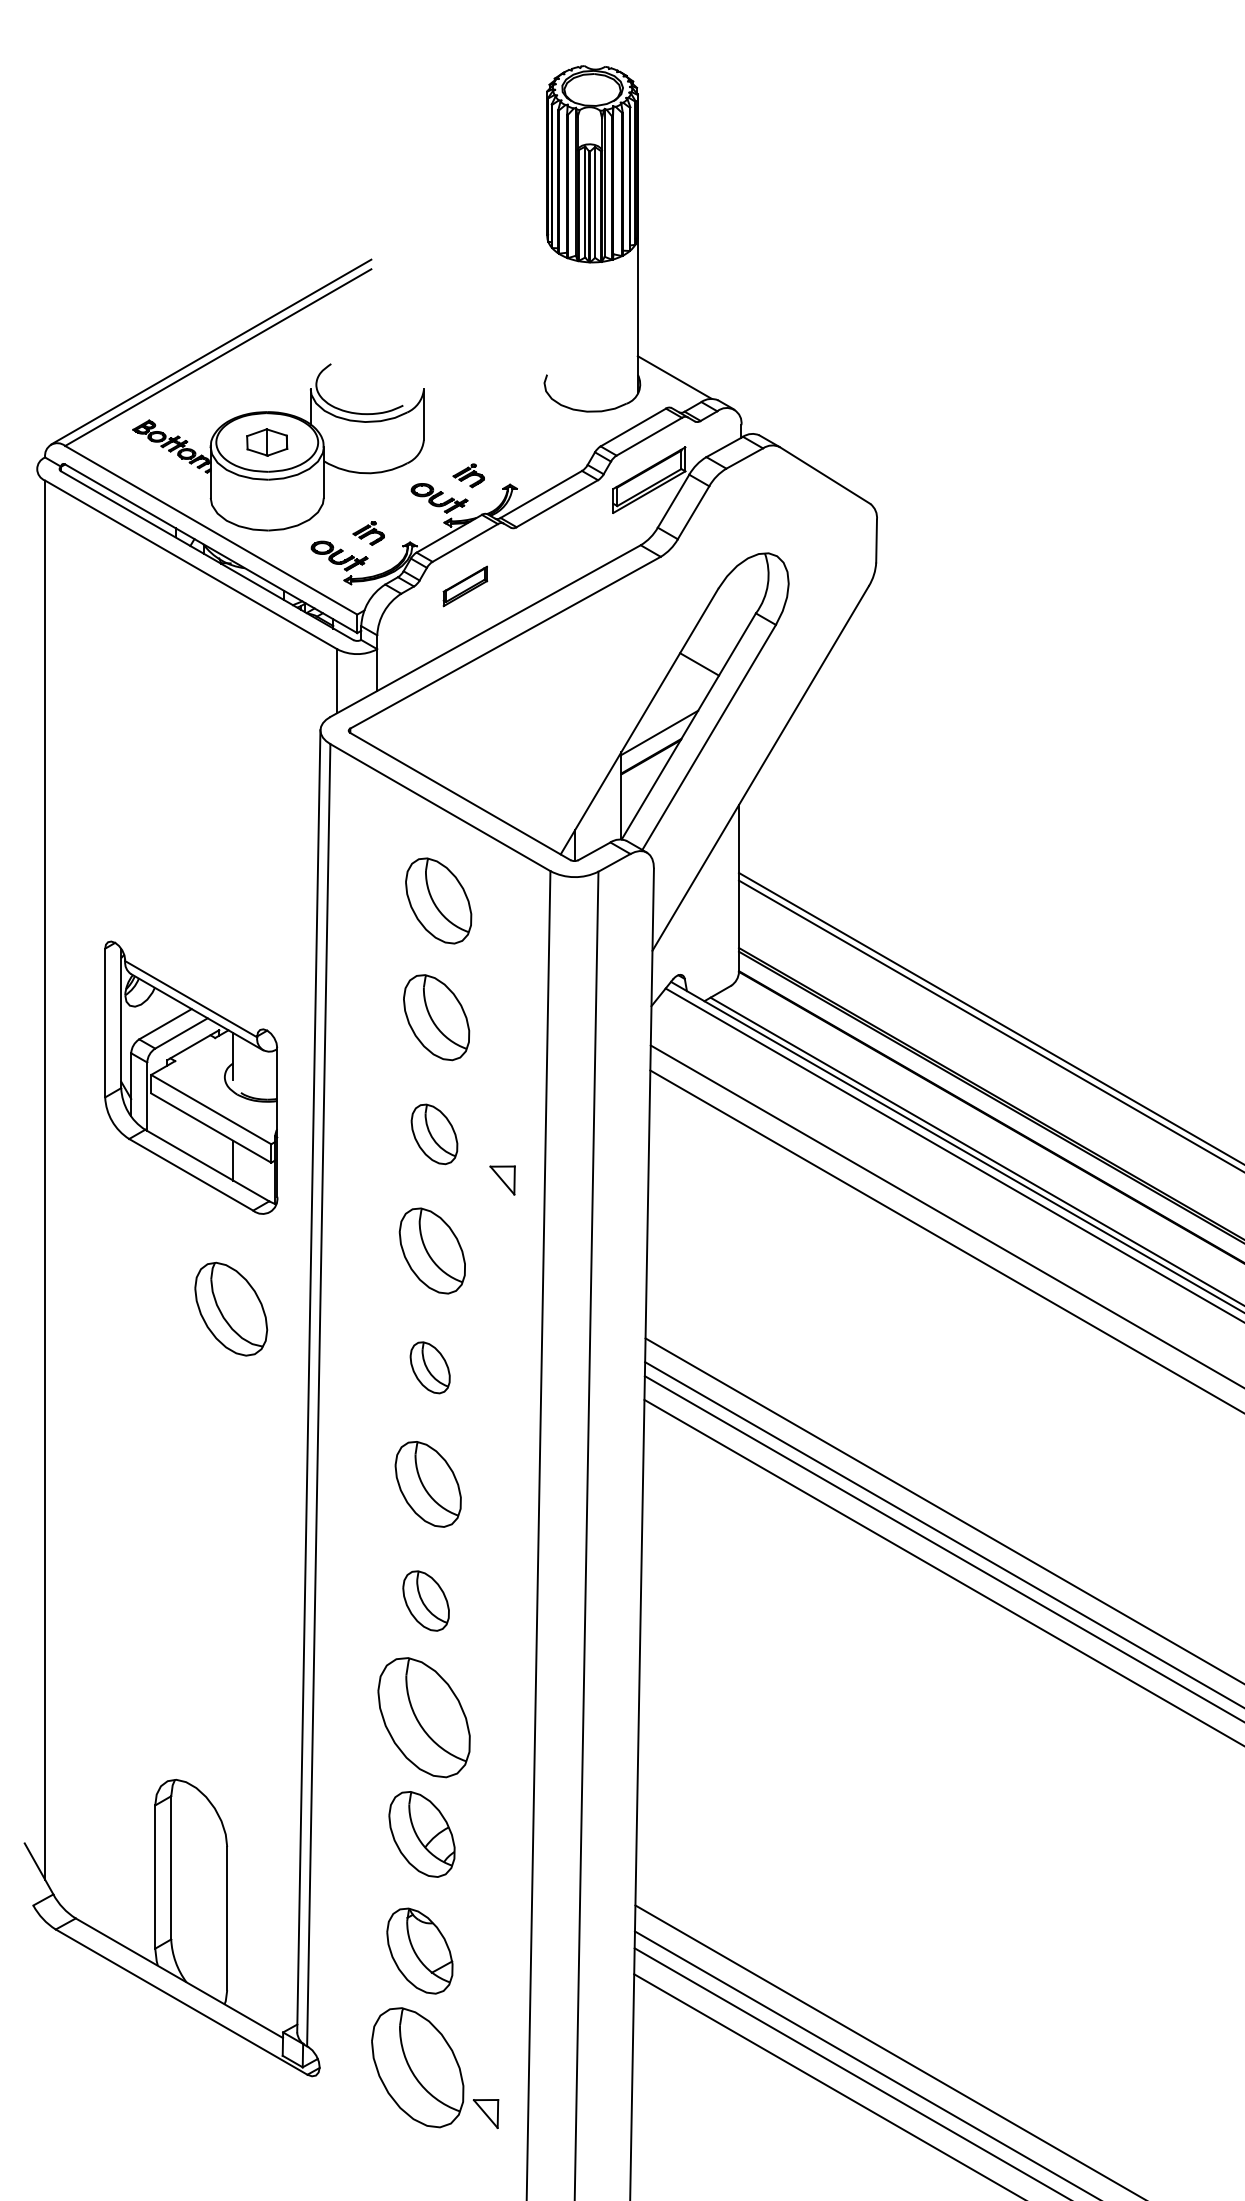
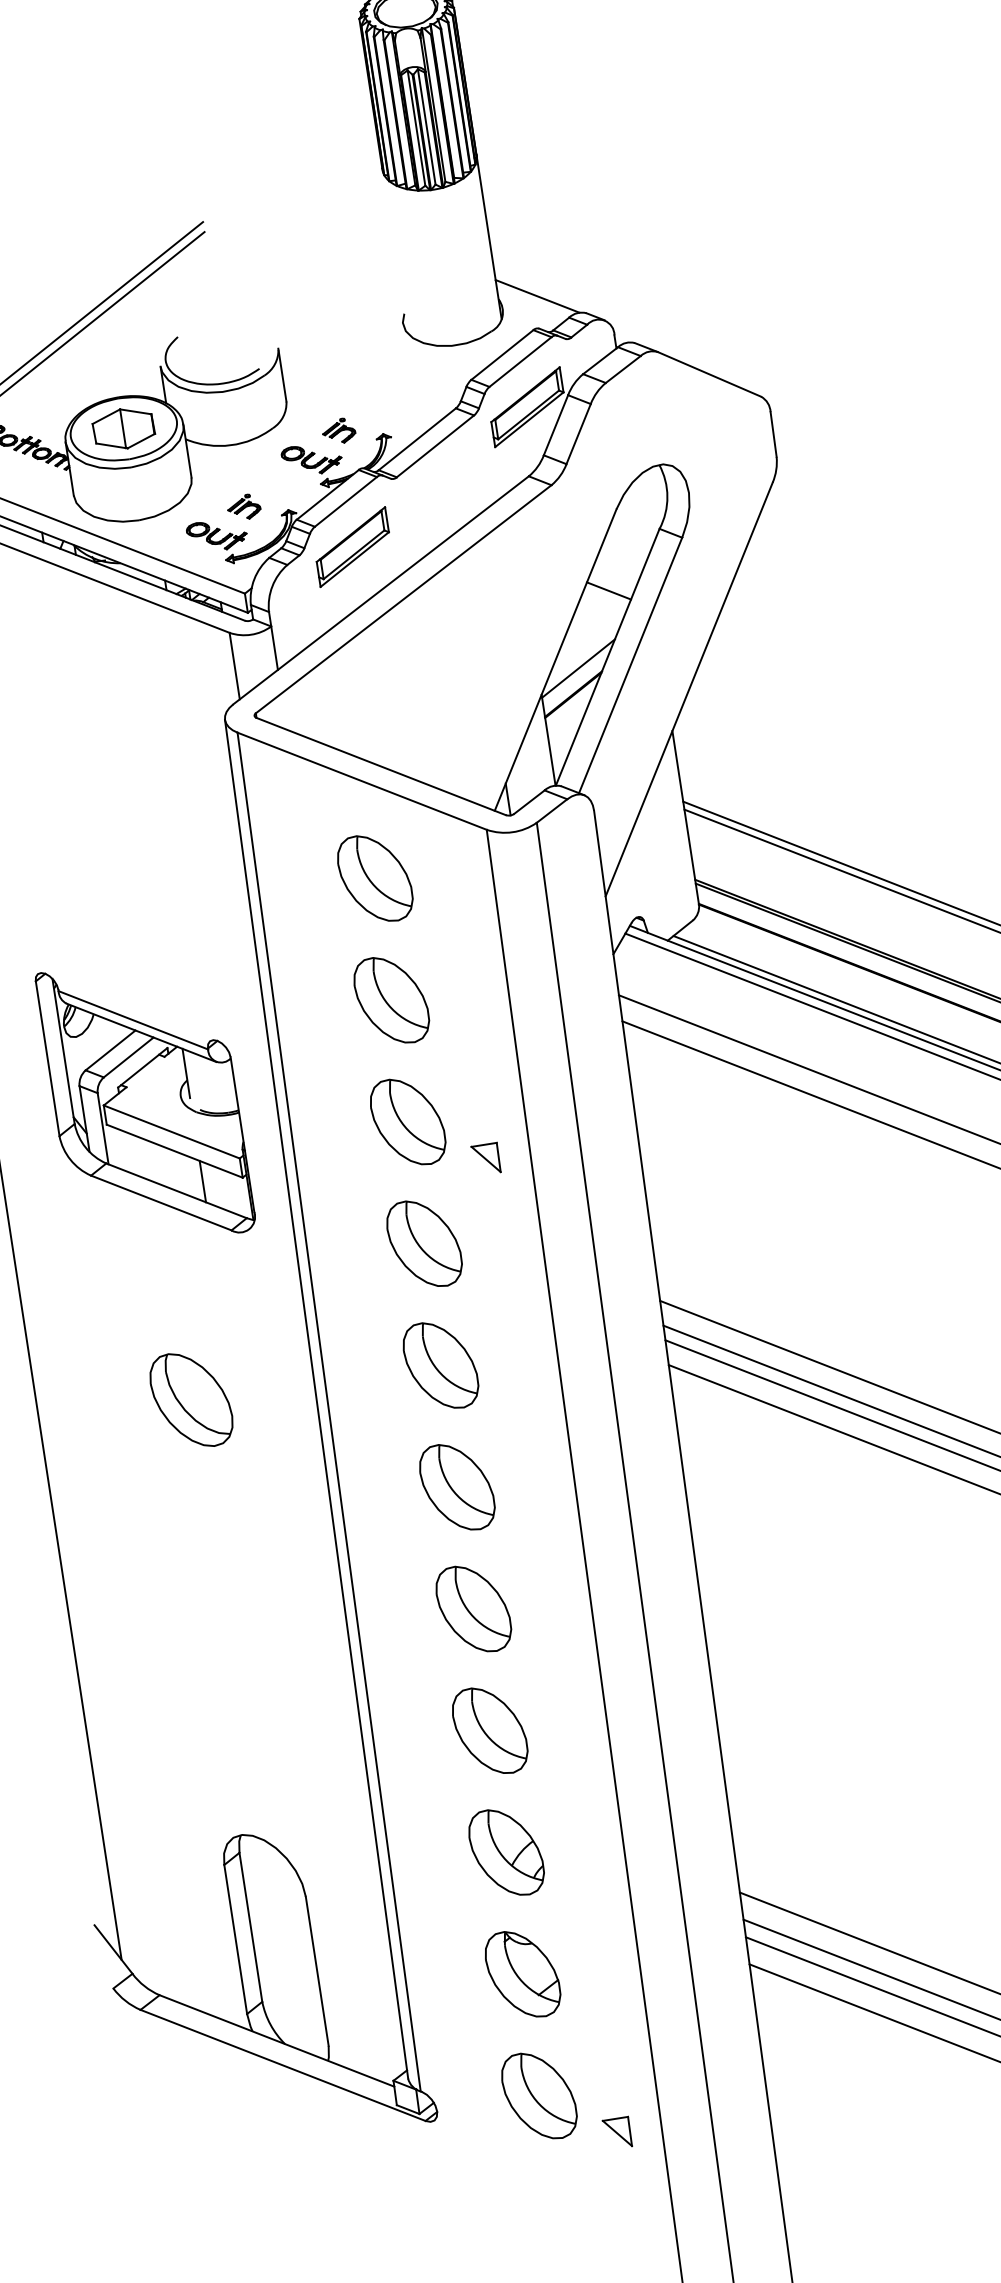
part: (266, 442) -> (123, 428), size x1.43
part: (465, 586) -> (353, 547), size x1.67
part: (434, 1134) -> (408, 1122), size x1.43
part: (231, 1308) -> (191, 1399), moved
part: (429, 1367) -> (439, 1365), size x1.67
part: (425, 1600) -> (472, 1608), size x1.43
part: (423, 1717) -> (489, 1730), size x0.71
part: (417, 2067) -> (538, 2095), size x0.71

